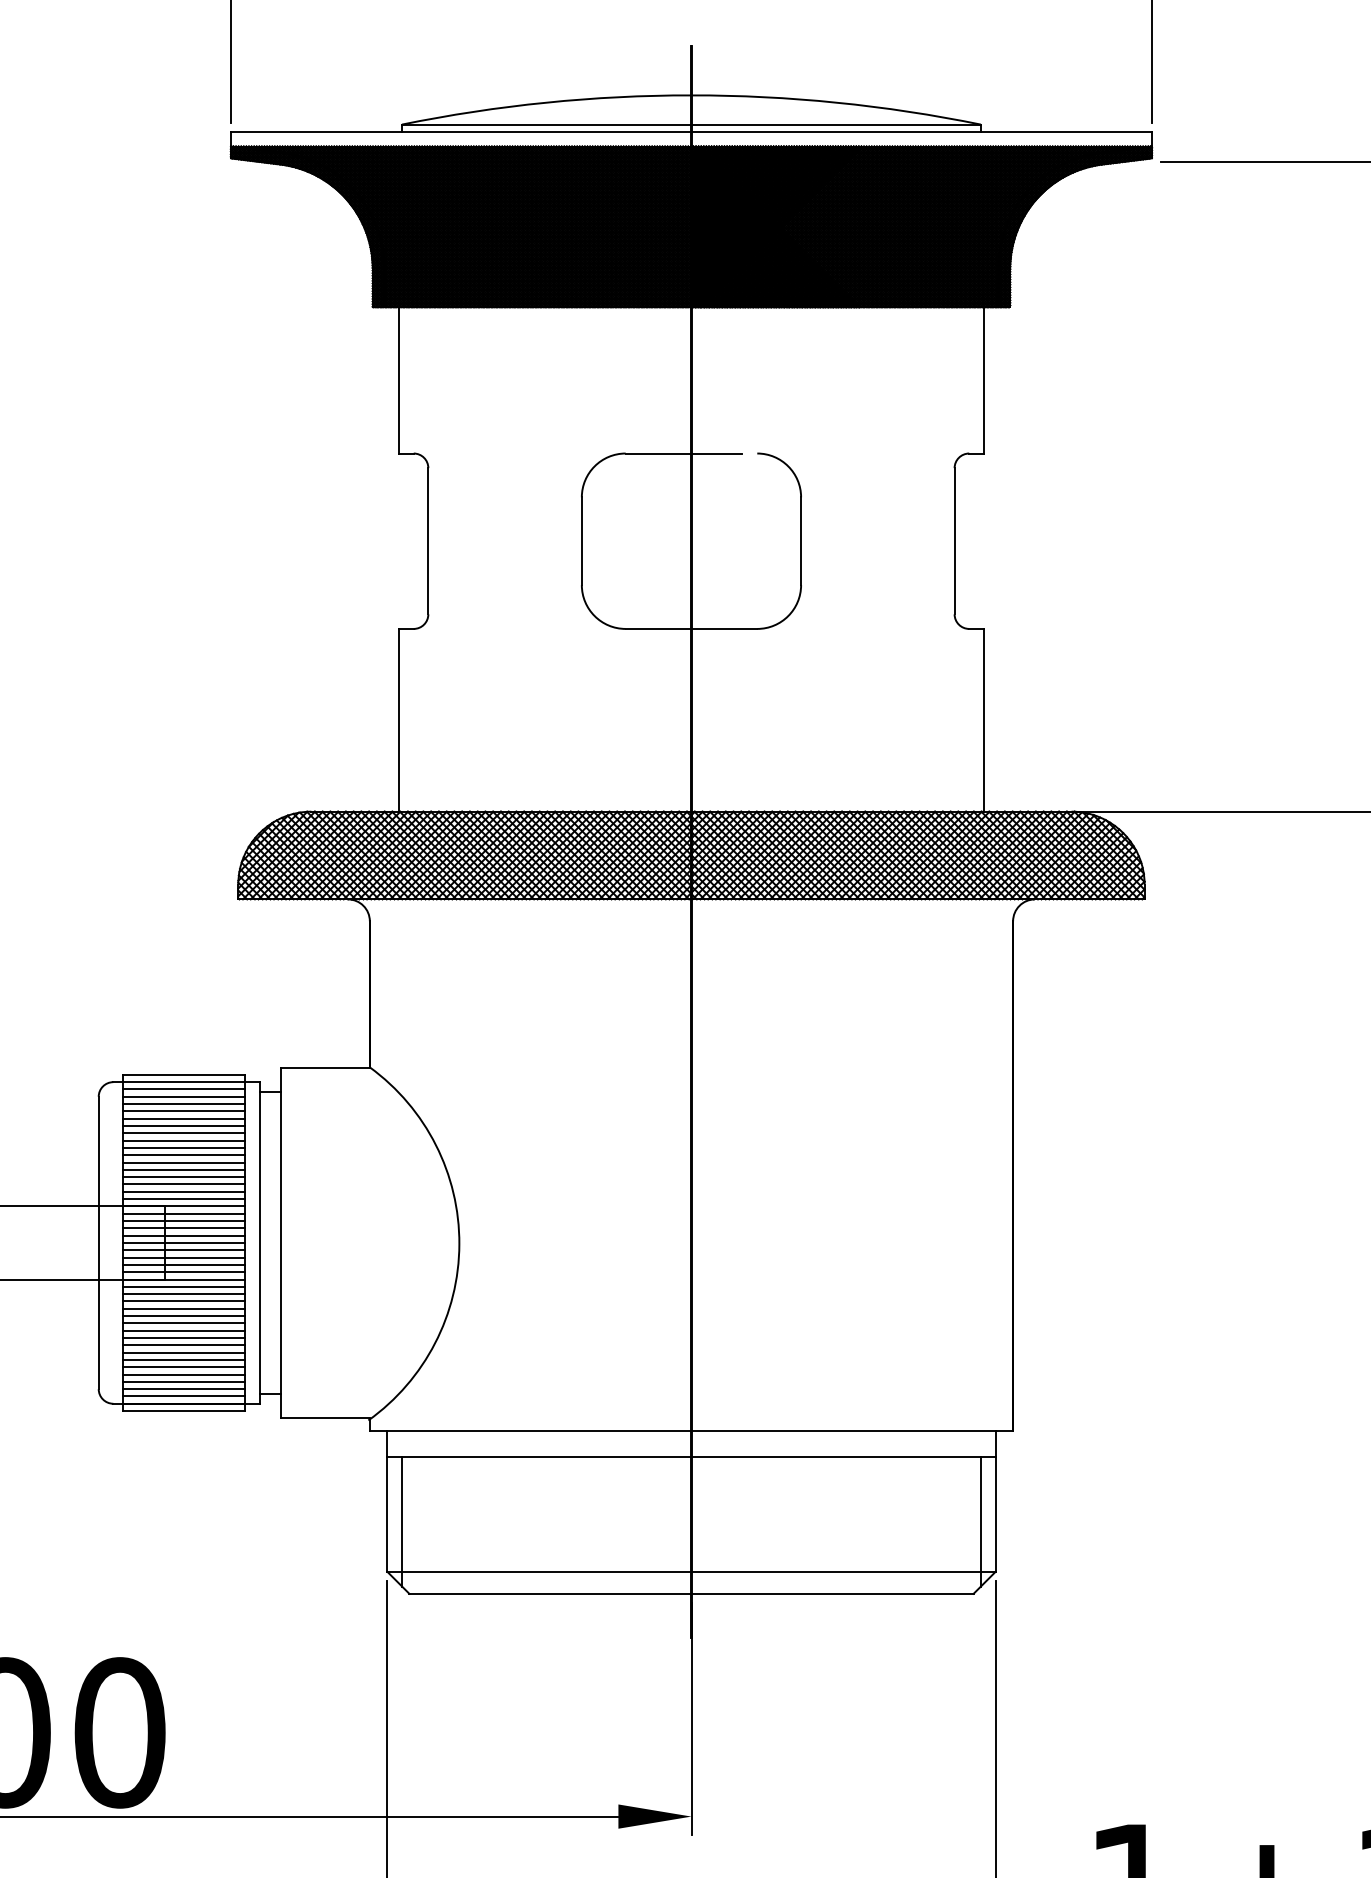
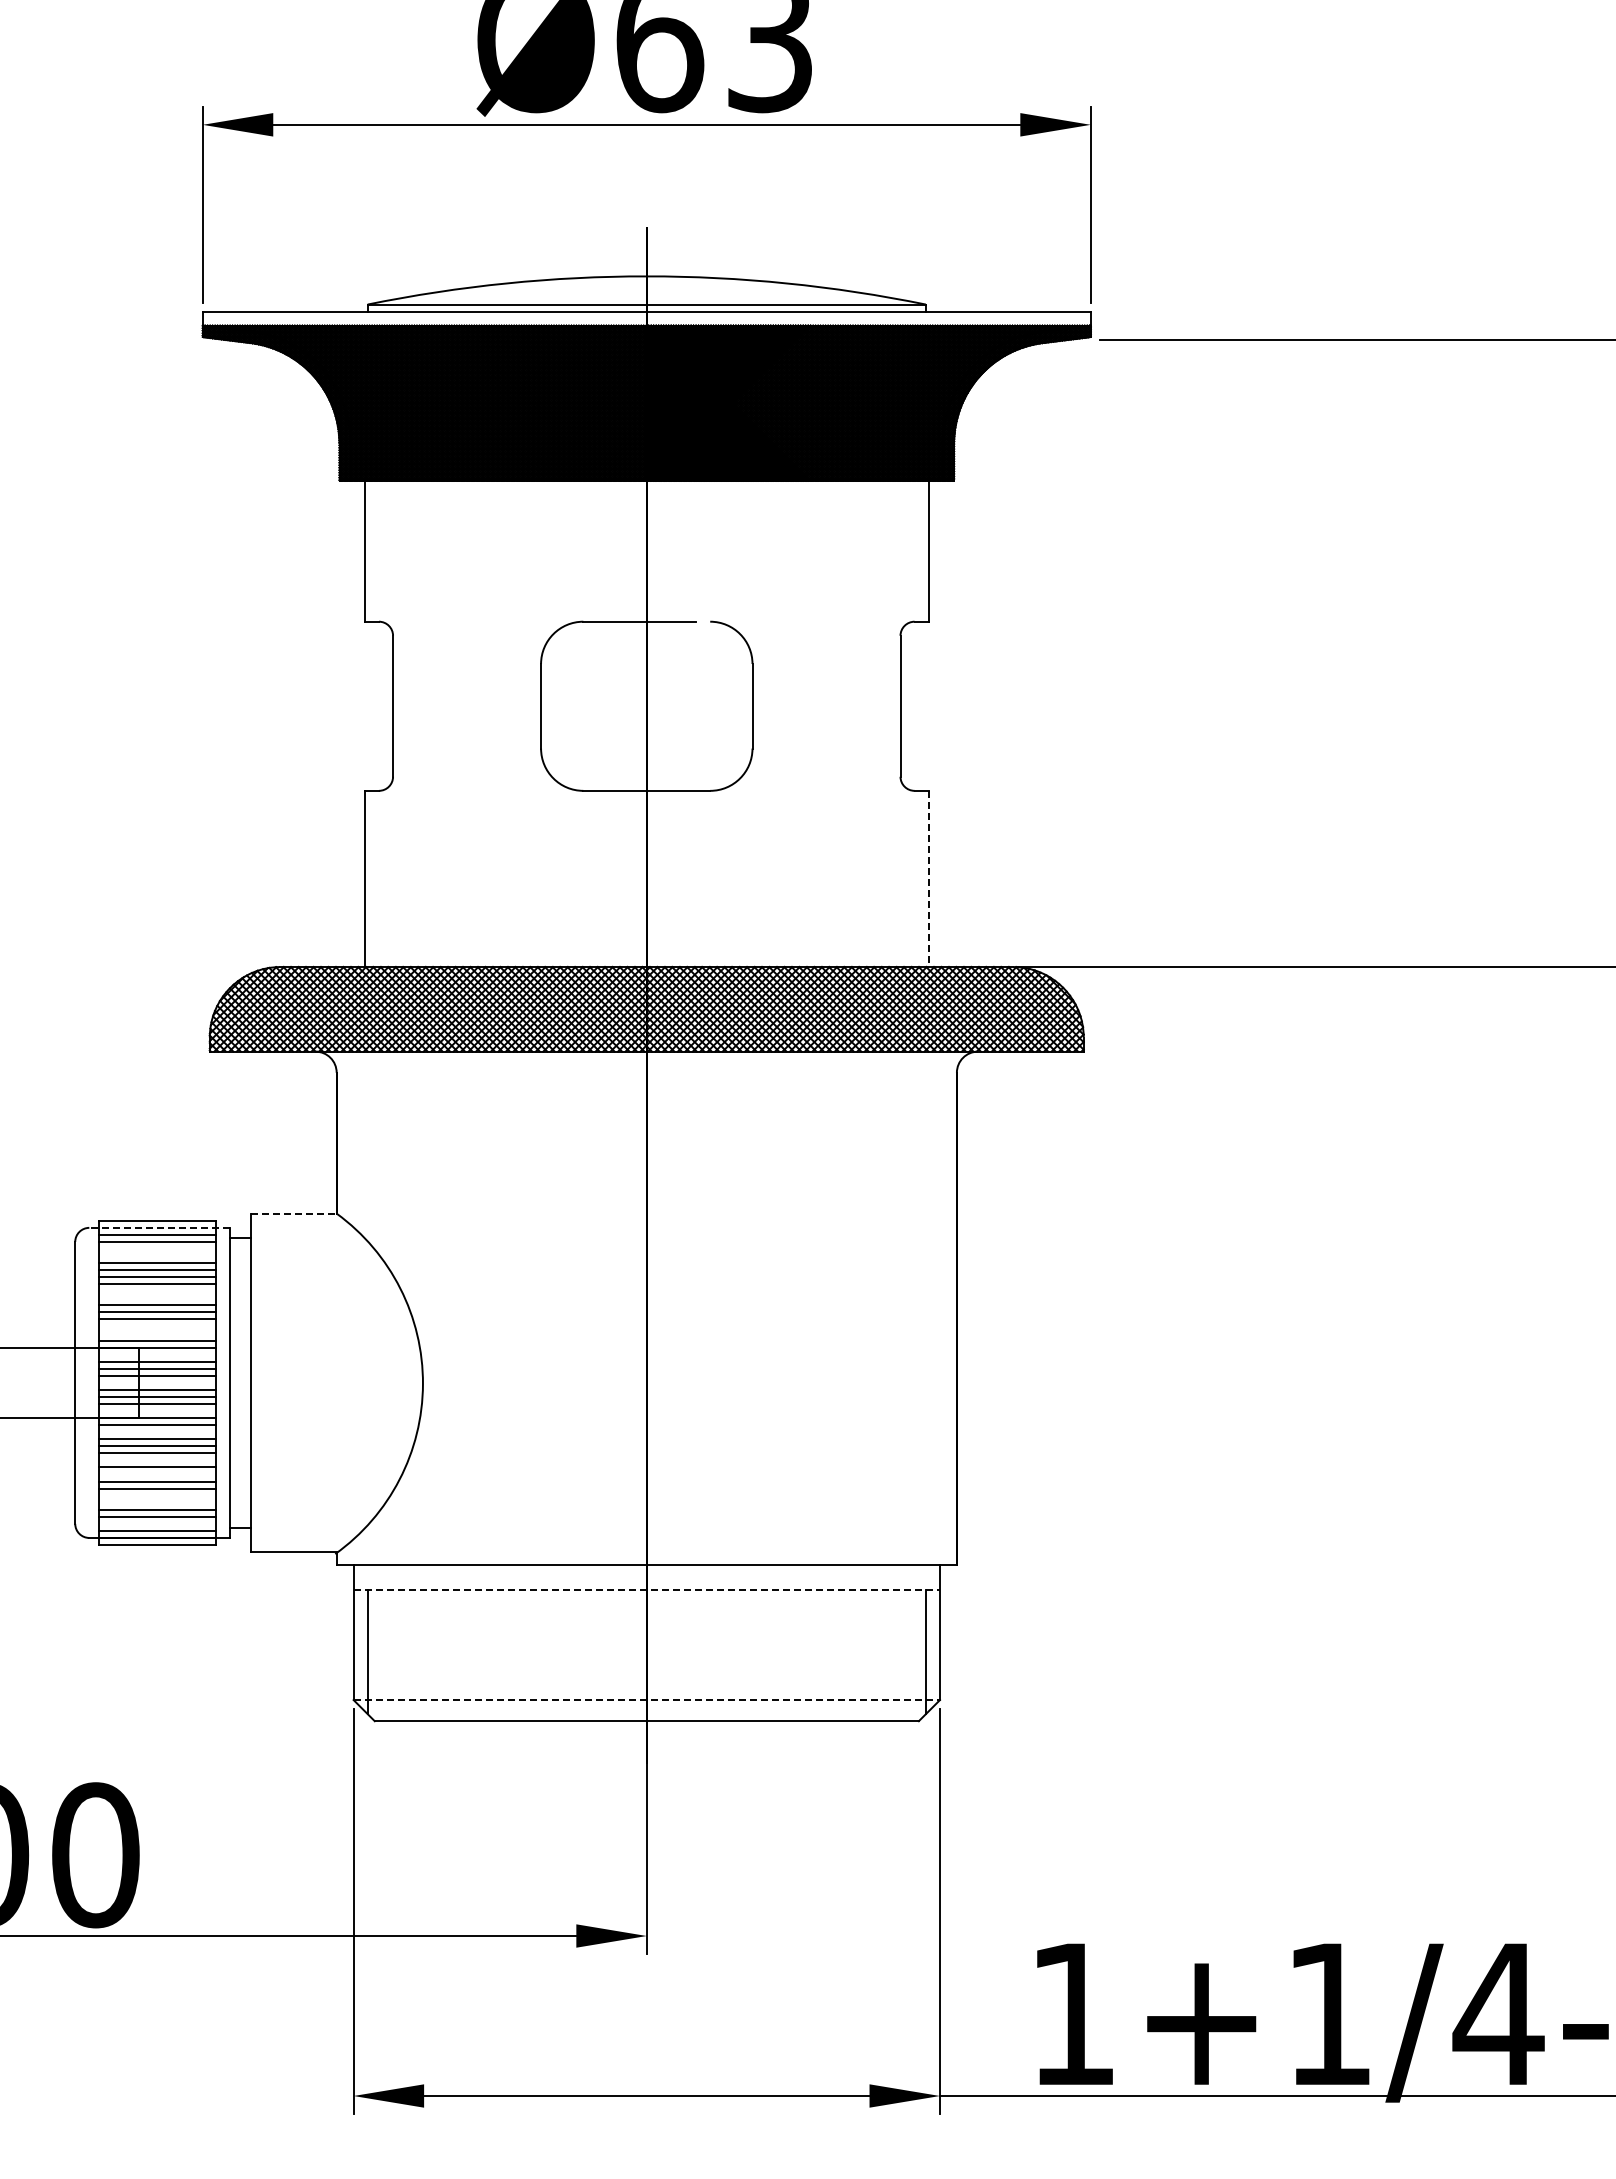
line: (983, 720) -> (928, 879), solid -> dashed
line: (326, 1067) -> (294, 1213), solid -> dashed
line: (186, 1081) -> (159, 1227), solid -> dashed
line: (184, 1104) -> (157, 1249), removed
line: (184, 1111) -> (157, 1256), removed
line: (184, 1148) -> (157, 1291), removed
line: (184, 1155) -> (157, 1298), removed
line: (184, 1184) -> (157, 1326), removed
line: (184, 1191) -> (157, 1333), removed
line: (184, 1213) -> (157, 1354), removed
line: (184, 1242) -> (157, 1382), removed
line: (184, 1272) -> (157, 1411), removed
line: (184, 1294) -> (157, 1432), removed
line: (184, 1323) -> (157, 1460), removed
line: (184, 1337) -> (157, 1474), removed
line: (184, 1359) -> (157, 1495), removed
line: (184, 1366) -> (157, 1502), removed
line: (184, 1388) -> (157, 1523), removed
line: (692, 1457) -> (647, 1589), solid -> dashed
line: (692, 1572) -> (647, 1700), solid -> dashed

